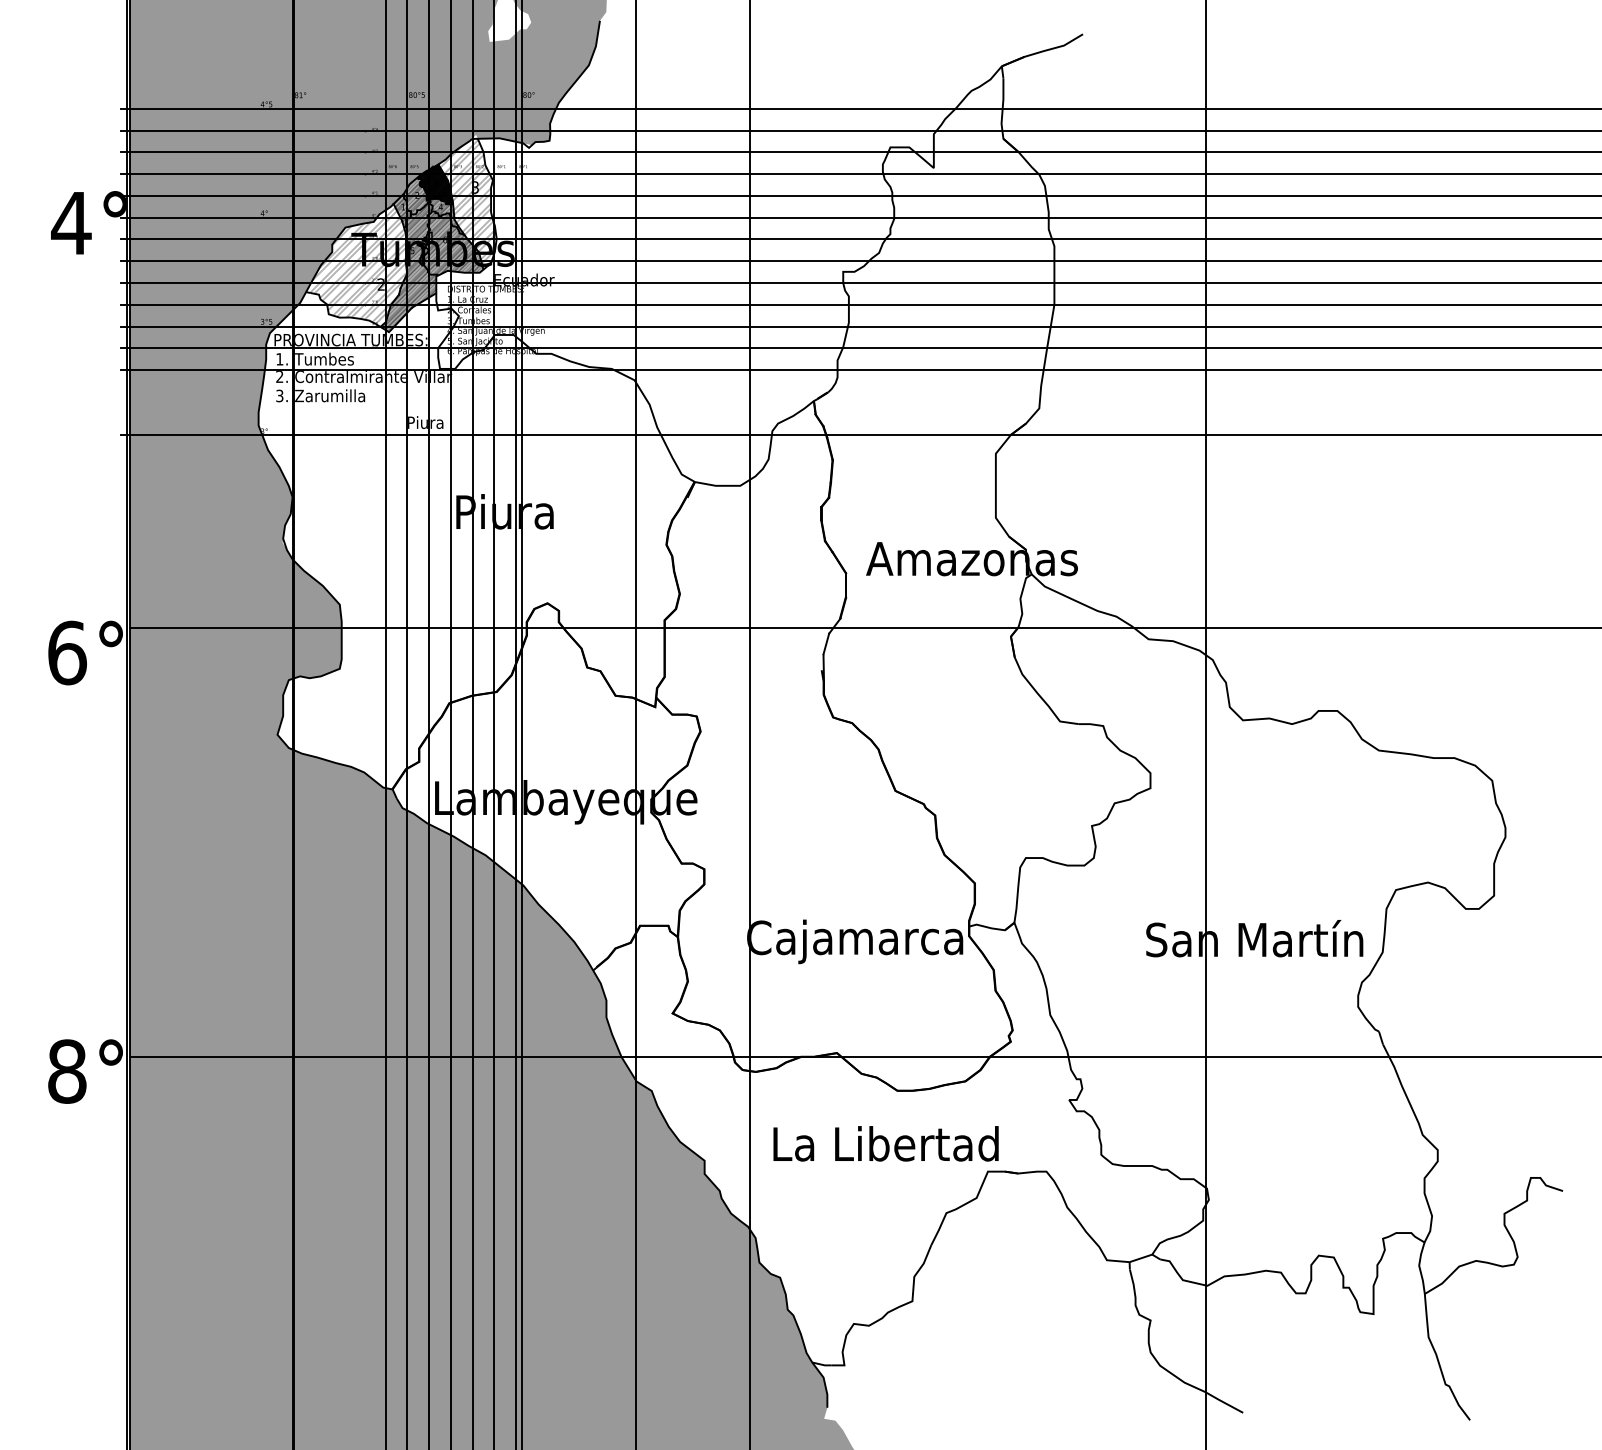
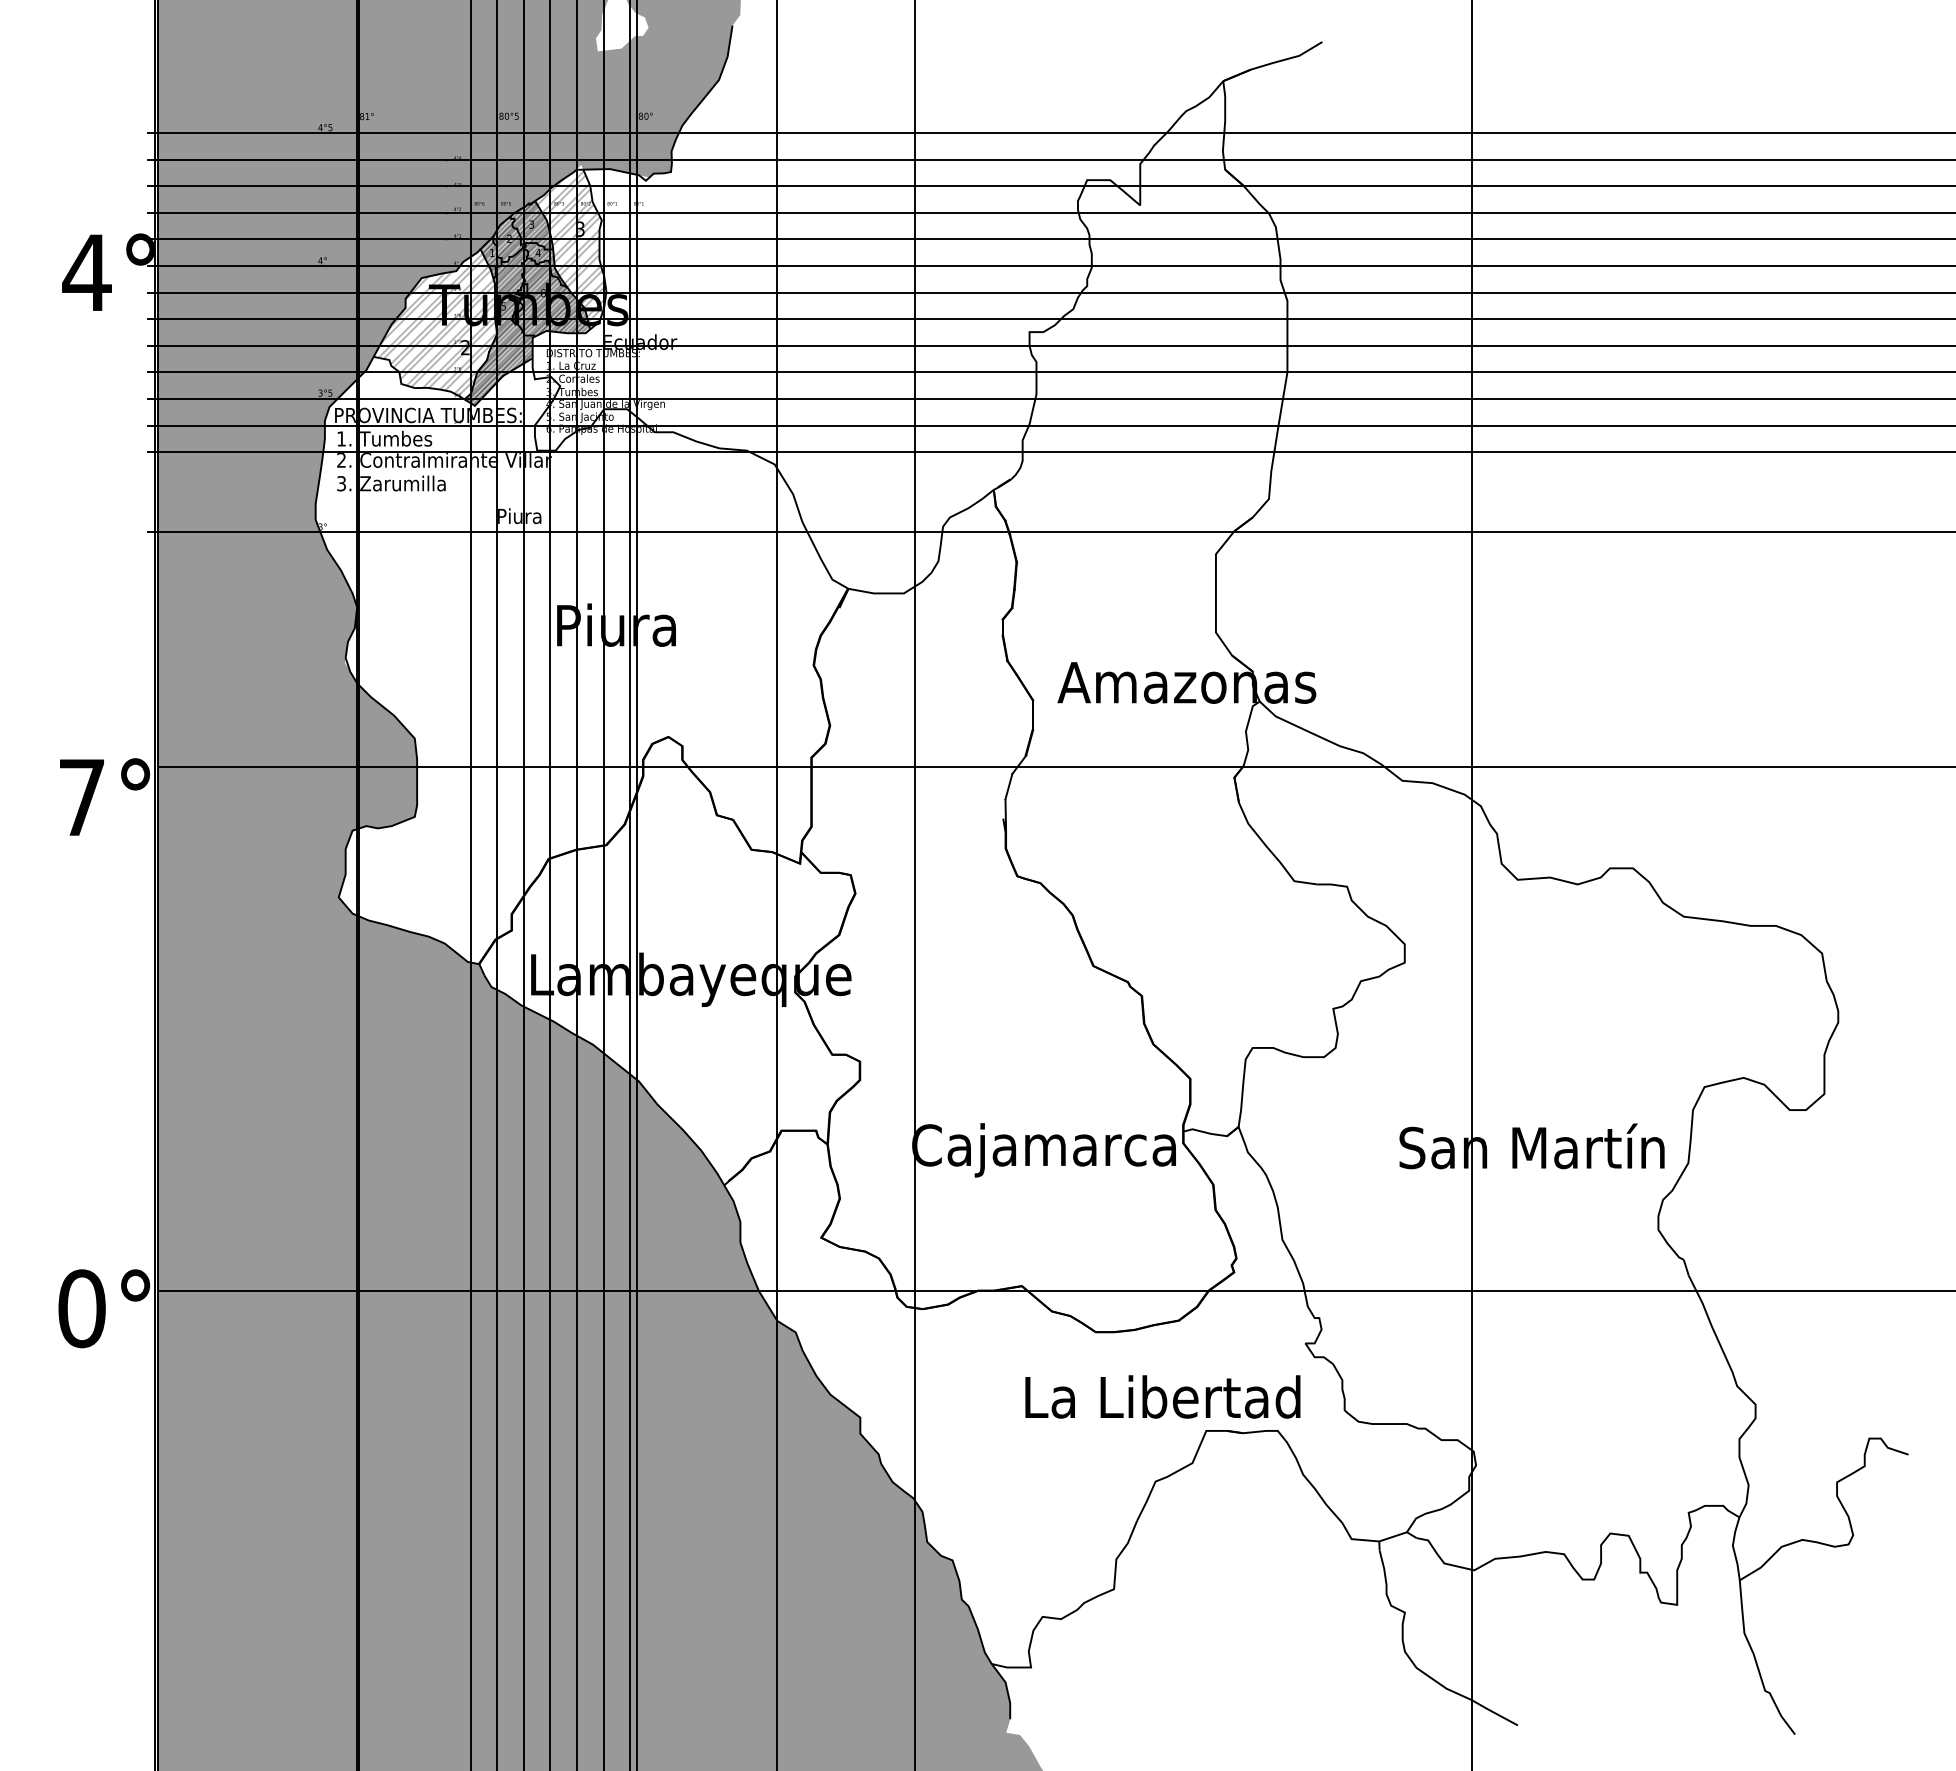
hatch: (435, 184) -> (531, 225), removed
text: (67, 652) -> (82, 797), 6° -> 7°
text: (66, 1071) -> (81, 1308), 8° -> 0°
text: (885, 1143) -> (1162, 1396), moved

